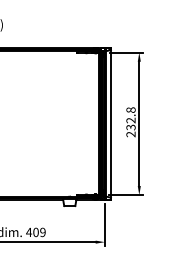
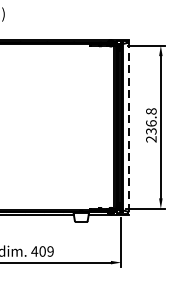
text: (130, 120) -> (150, 123), 232.8 -> 236.8
line: (111, 124) -> (129, 127), solid -> dashed

